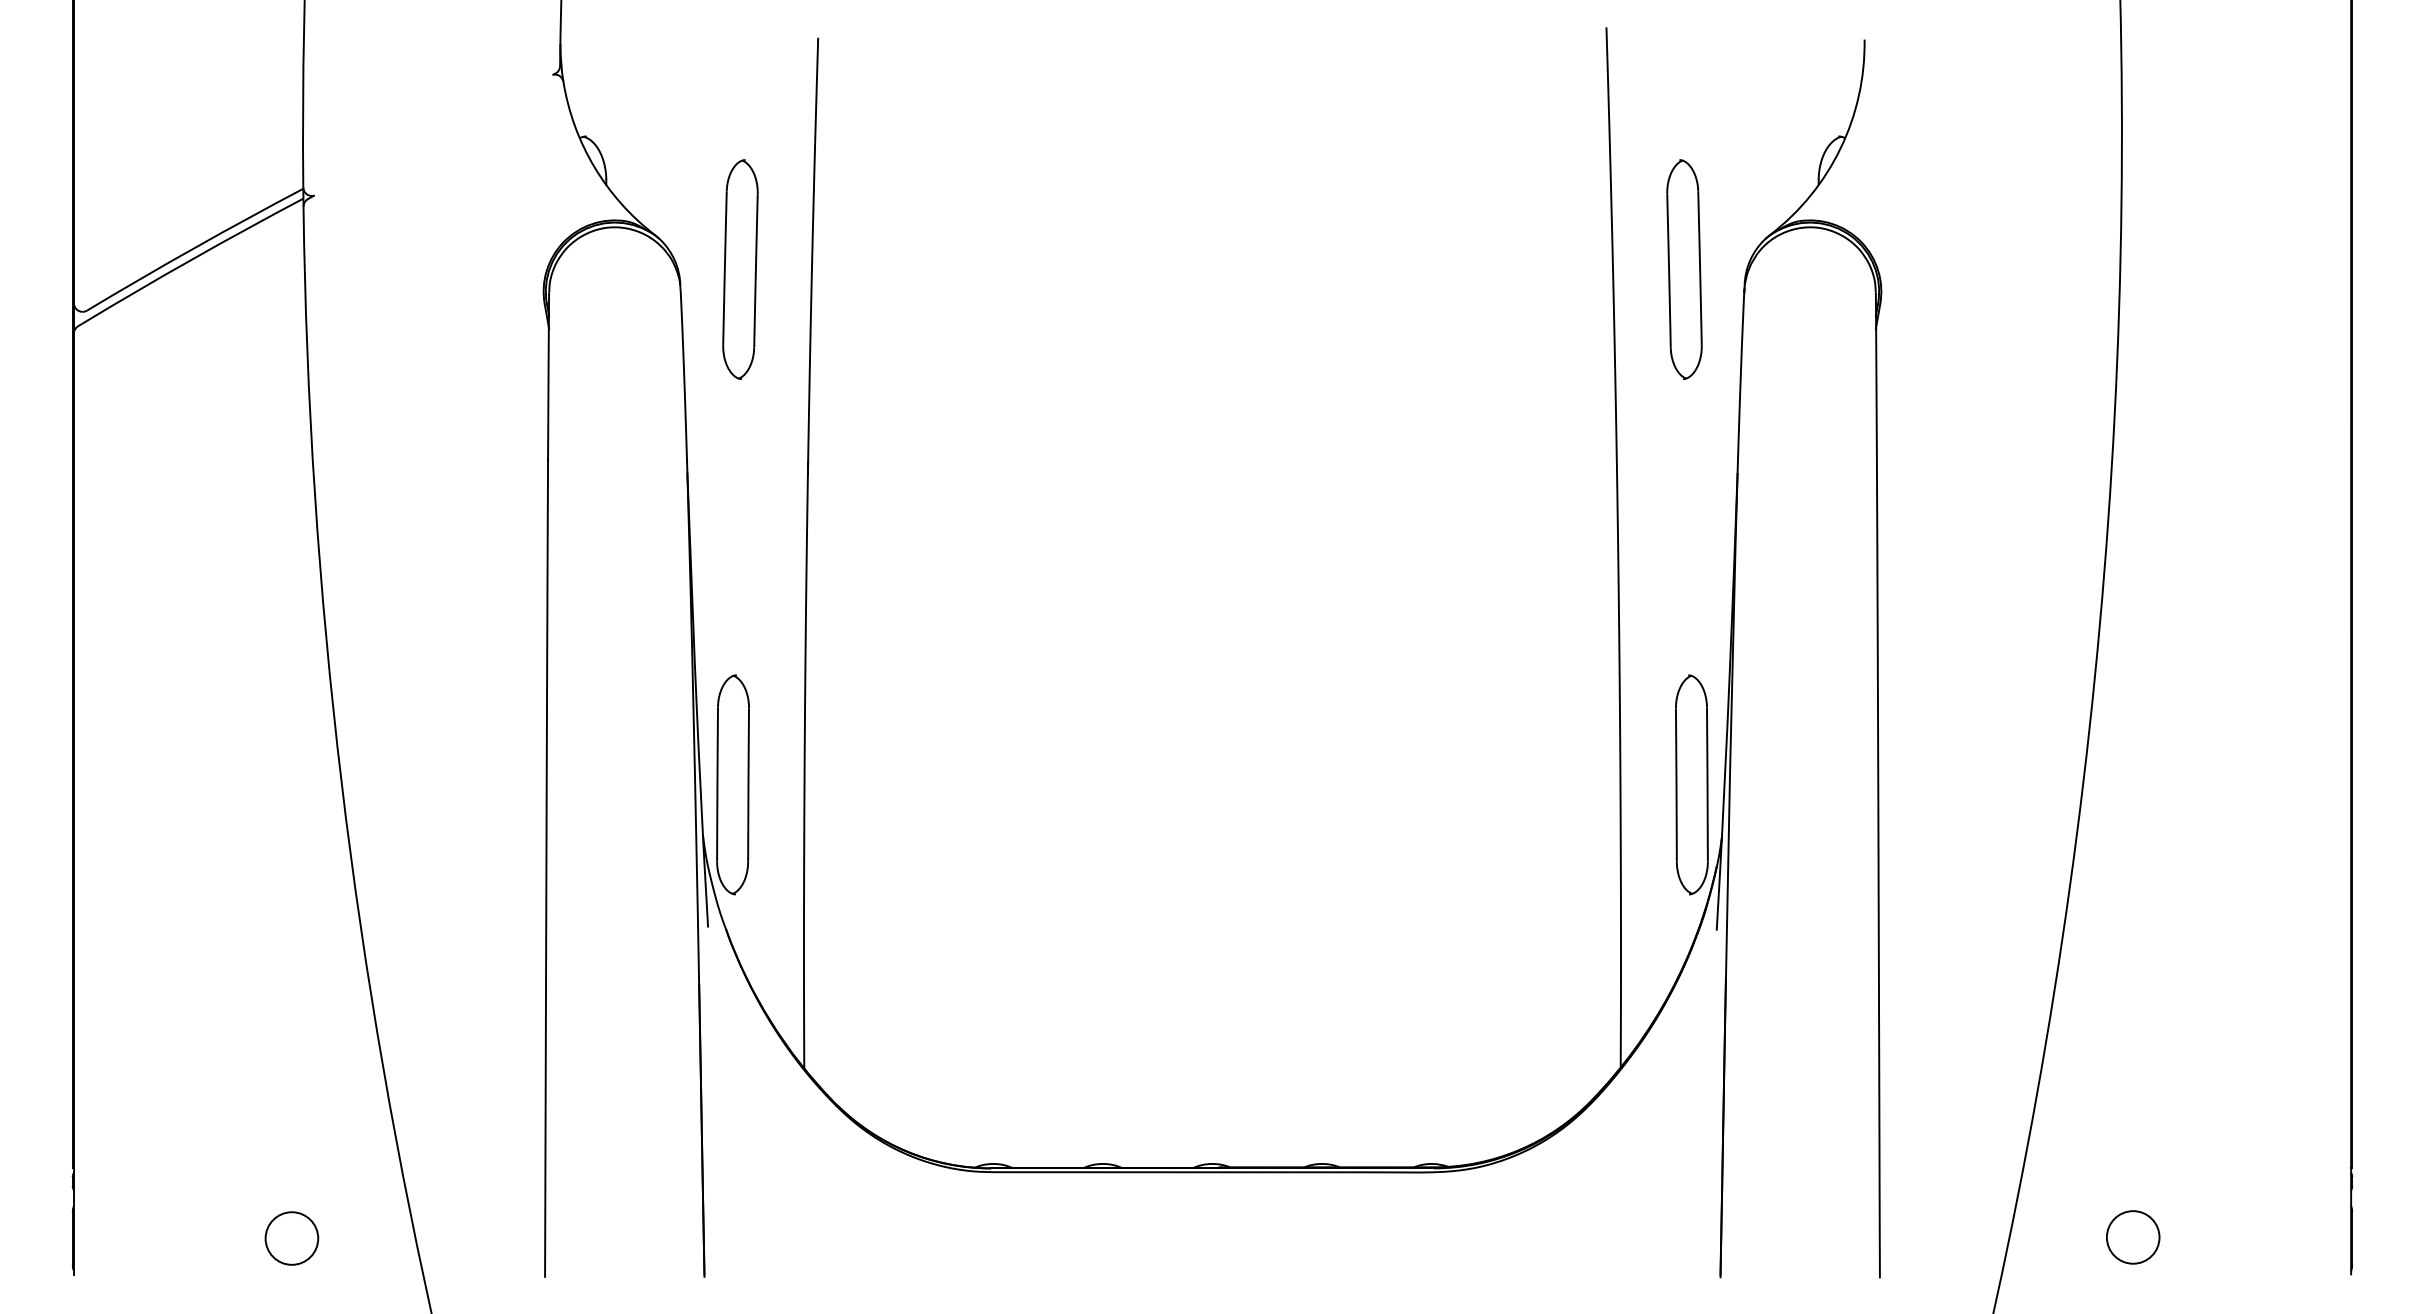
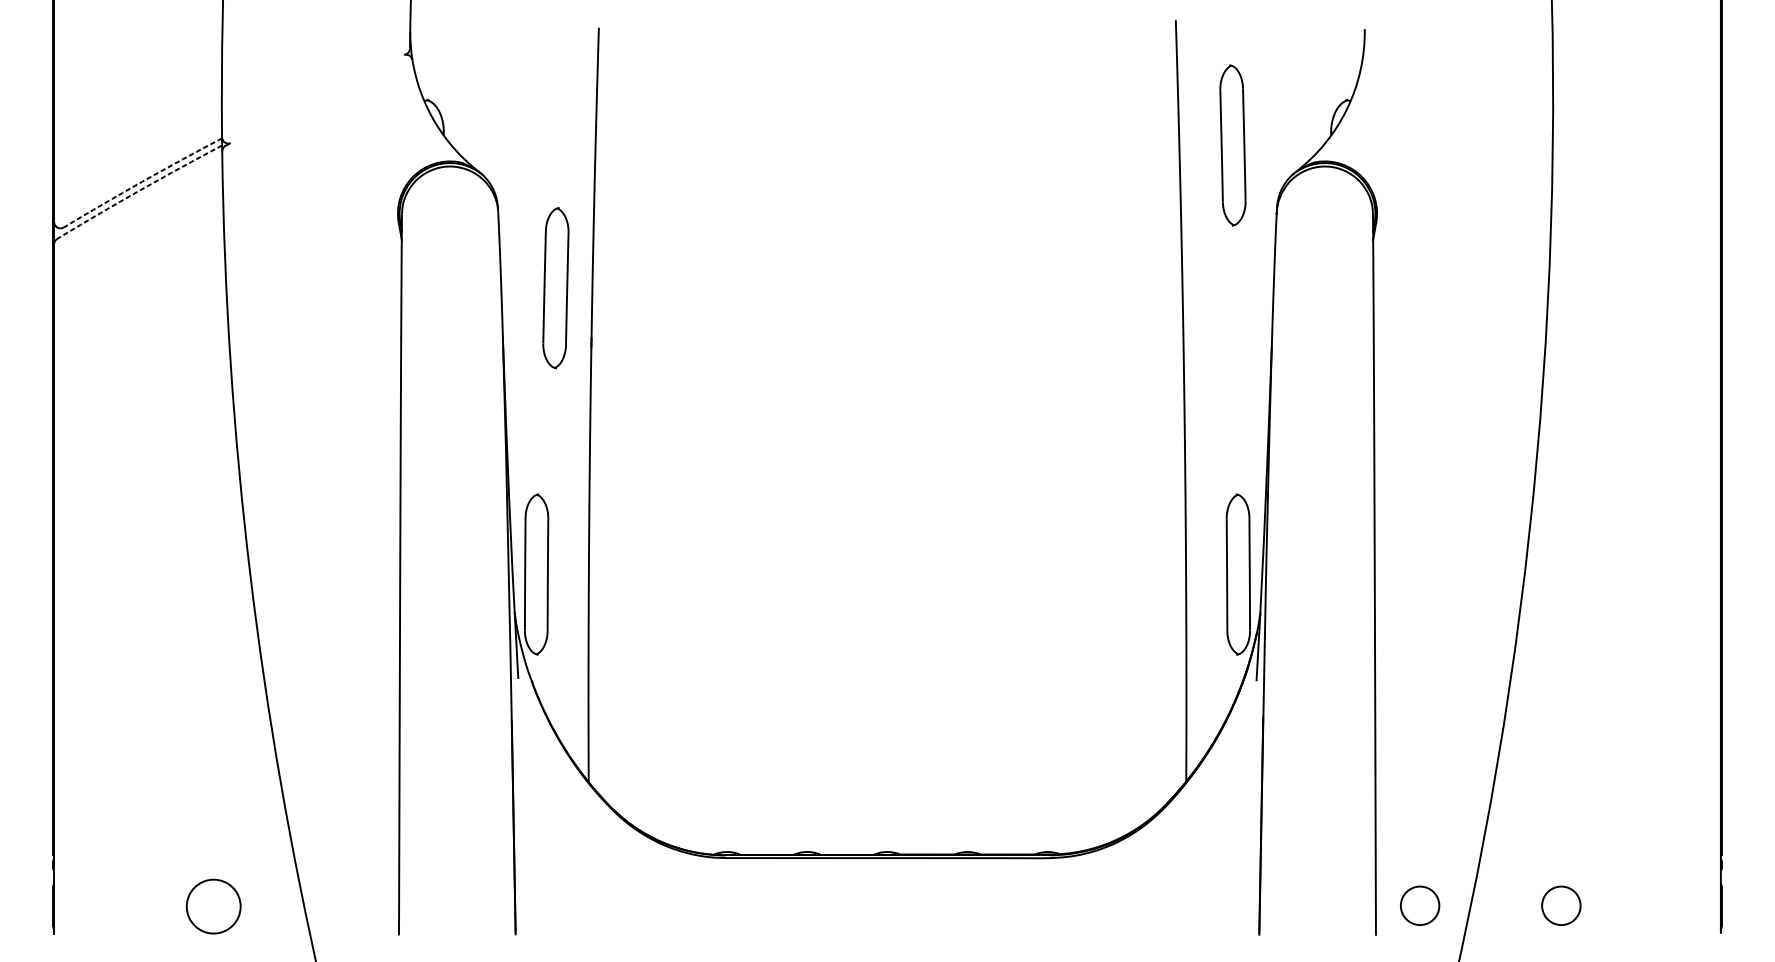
arc: (194, 248) -> (142, 182), solid -> dashed
arc: (192, 259) -> (140, 190), solid -> dashed
part: (740, 269) -> (555, 288), moved
part: (1684, 269) -> (1232, 145), moved
circle: (1940, 1237) -> (1420, 905), added
circle: (291, 1238) -> (213, 906), size x1.4

